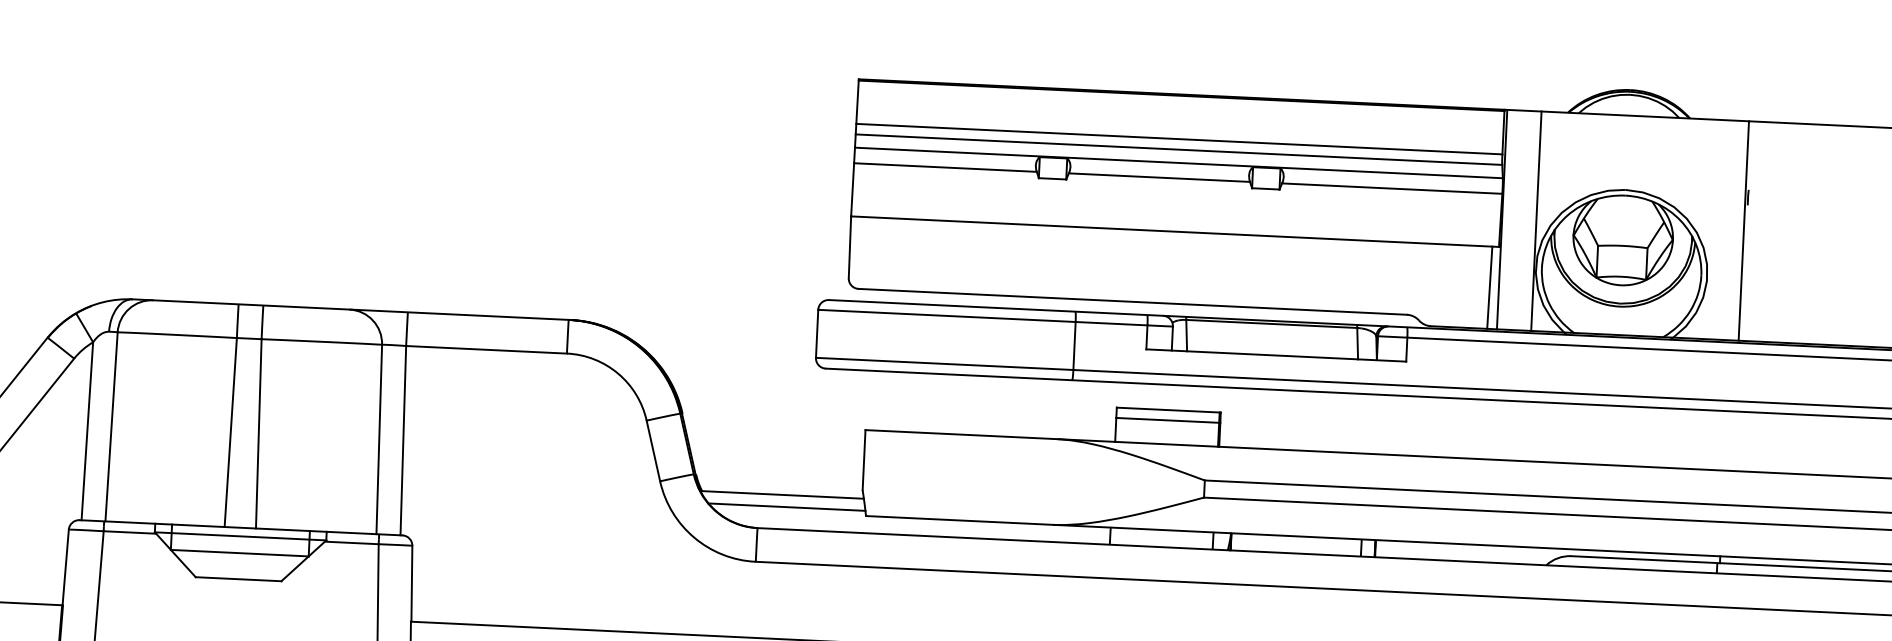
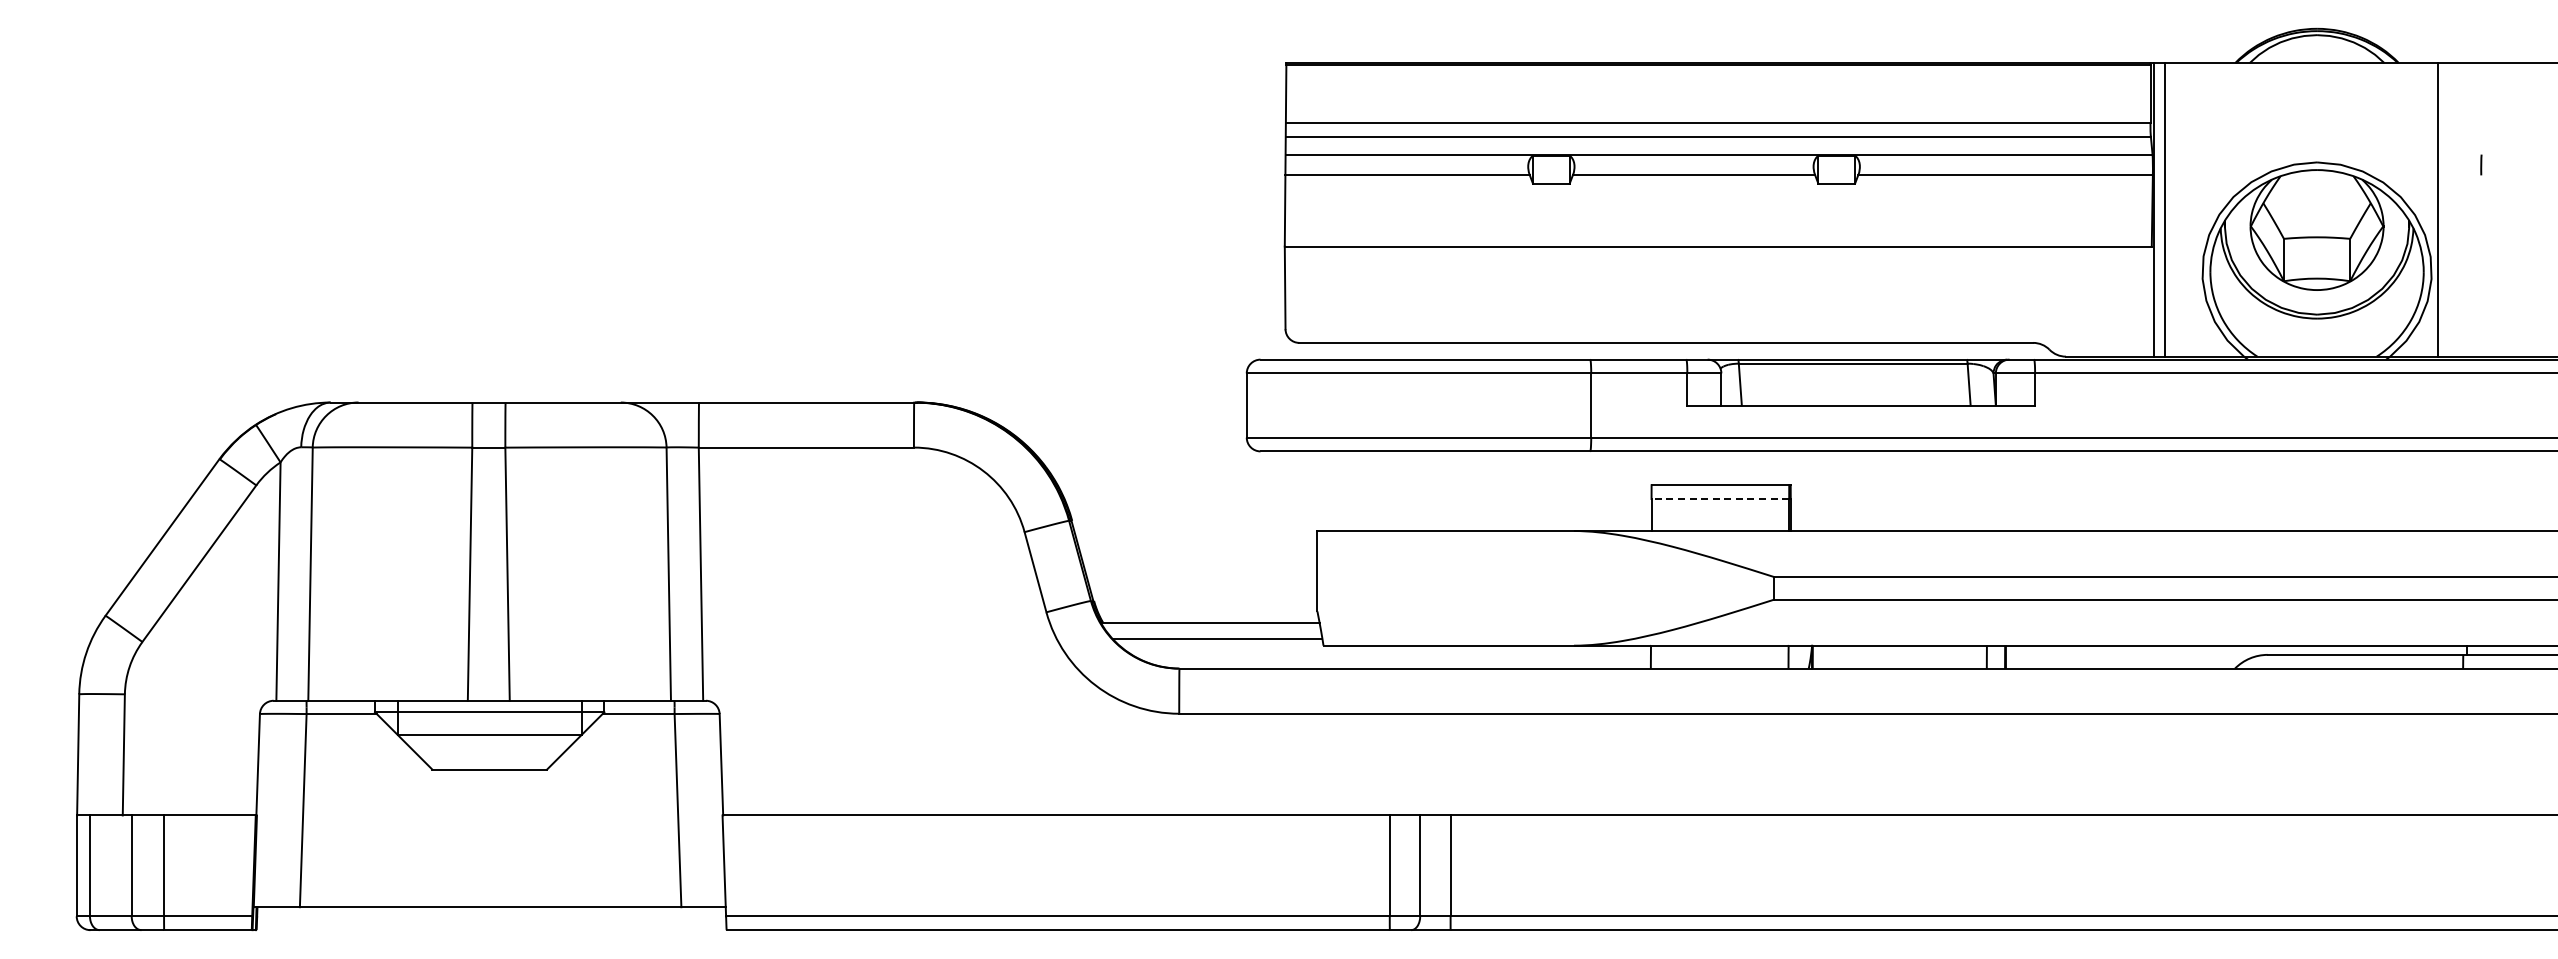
line: (1536, 220) -> (2165, 209), moved
line: (1743, 230) -> (2437, 209), moved
line: (1489, 287) -> (2141, 301), removed
line: (1167, 420) -> (1720, 498), solid -> dashed

